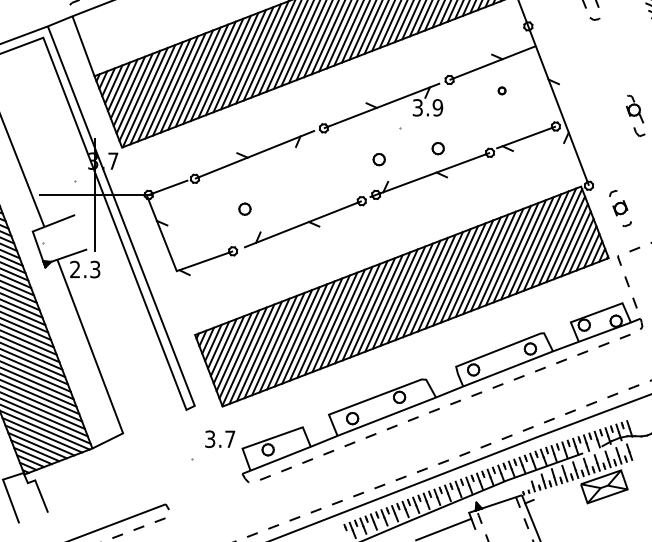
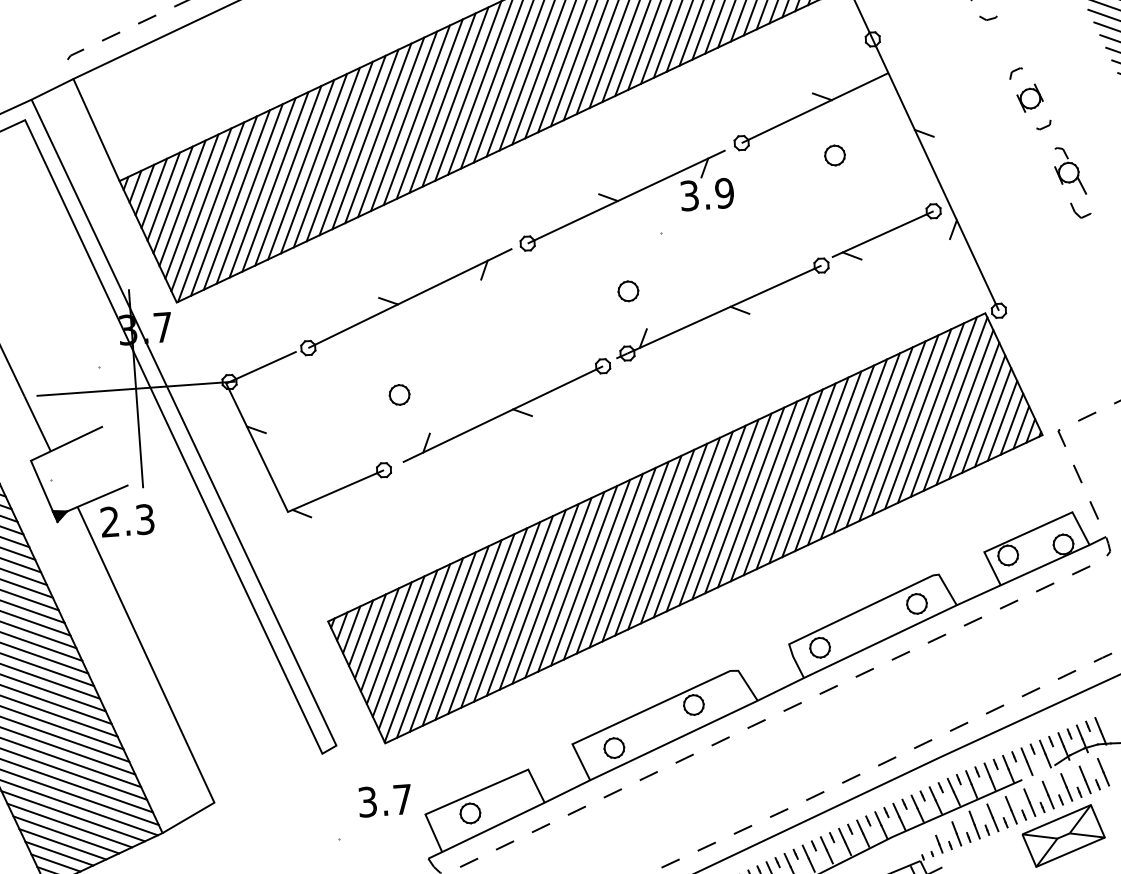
part: (501, 90) -> (833, 154), size x1.67
part: (437, 148) -> (729, 264), removed
part: (620, 208) -> (1030, 98), moved

